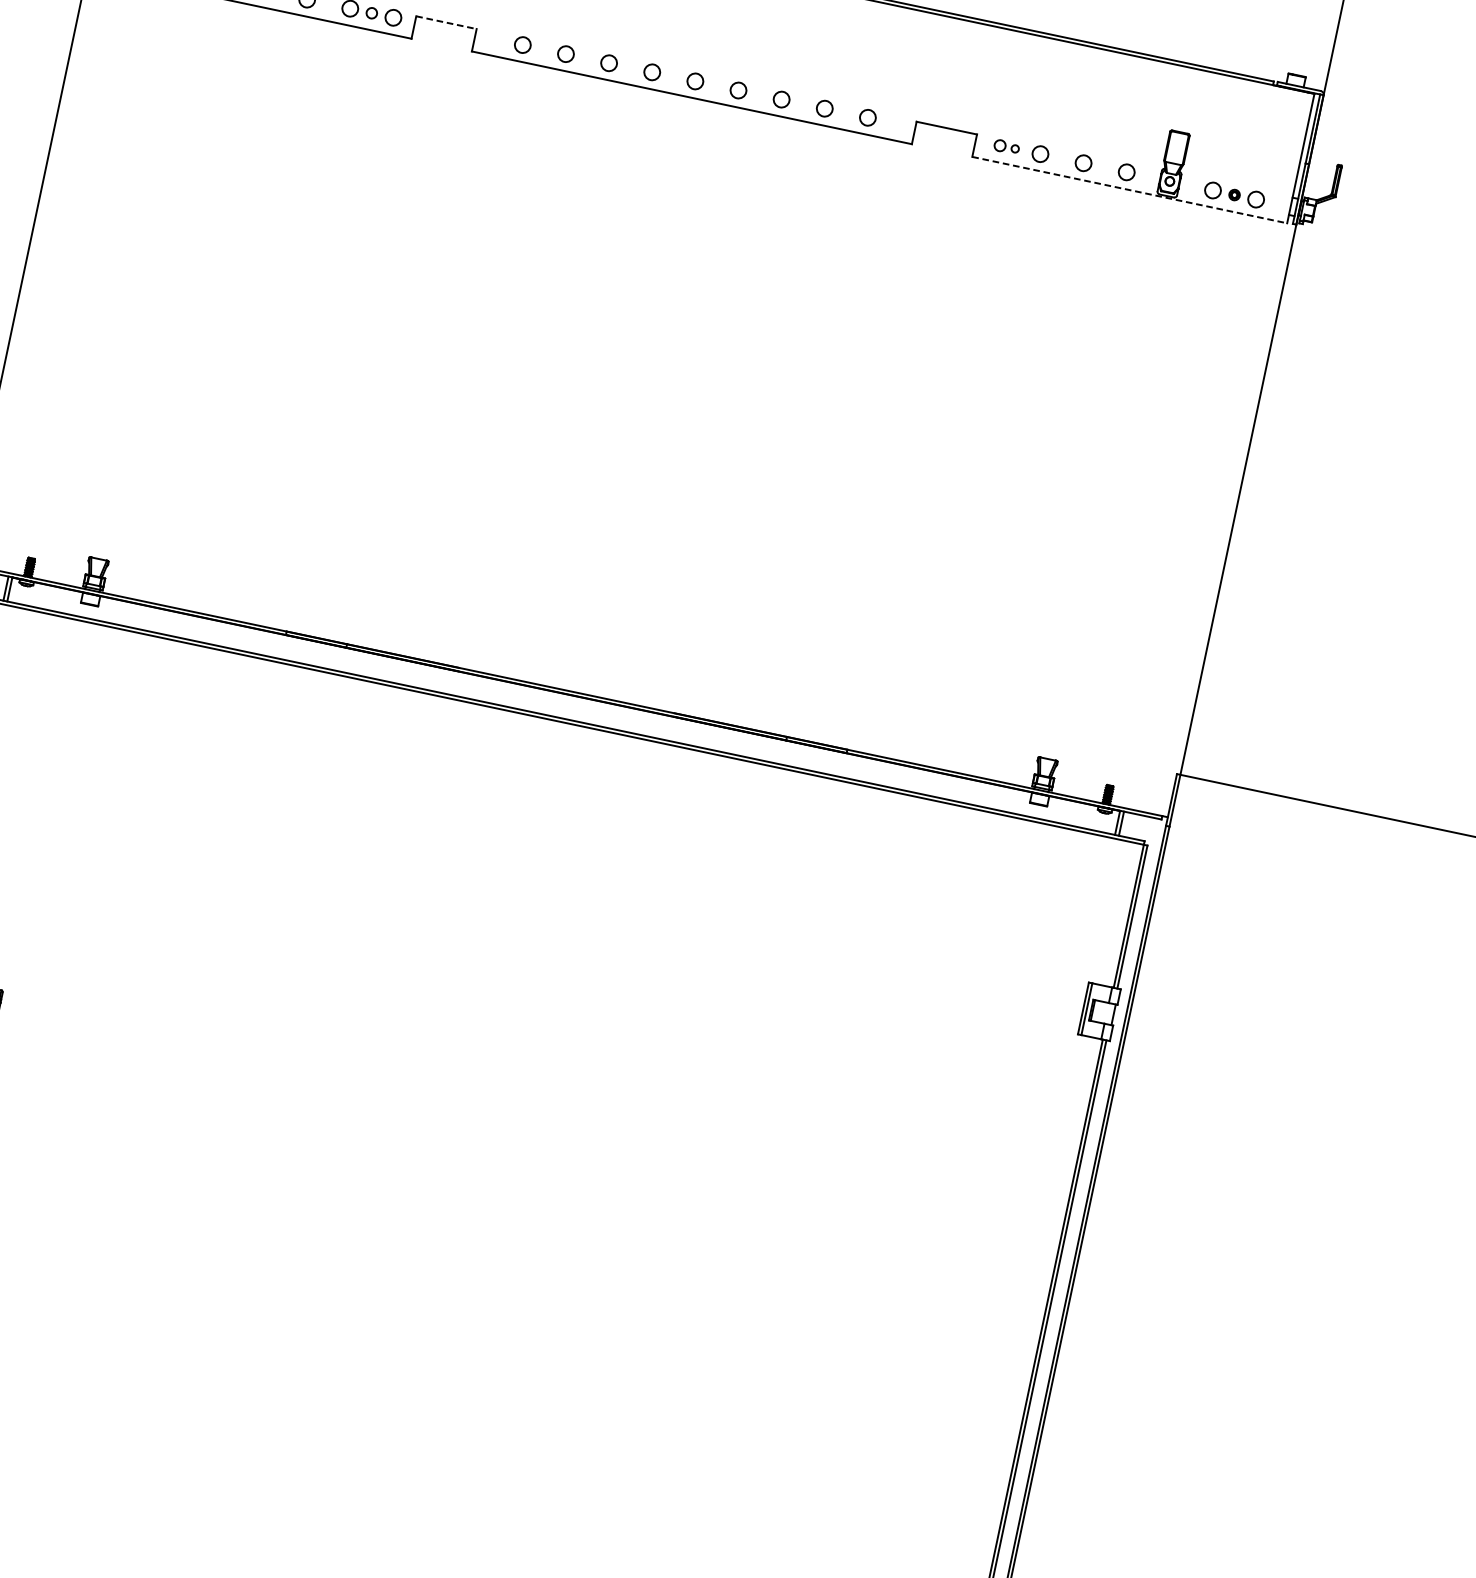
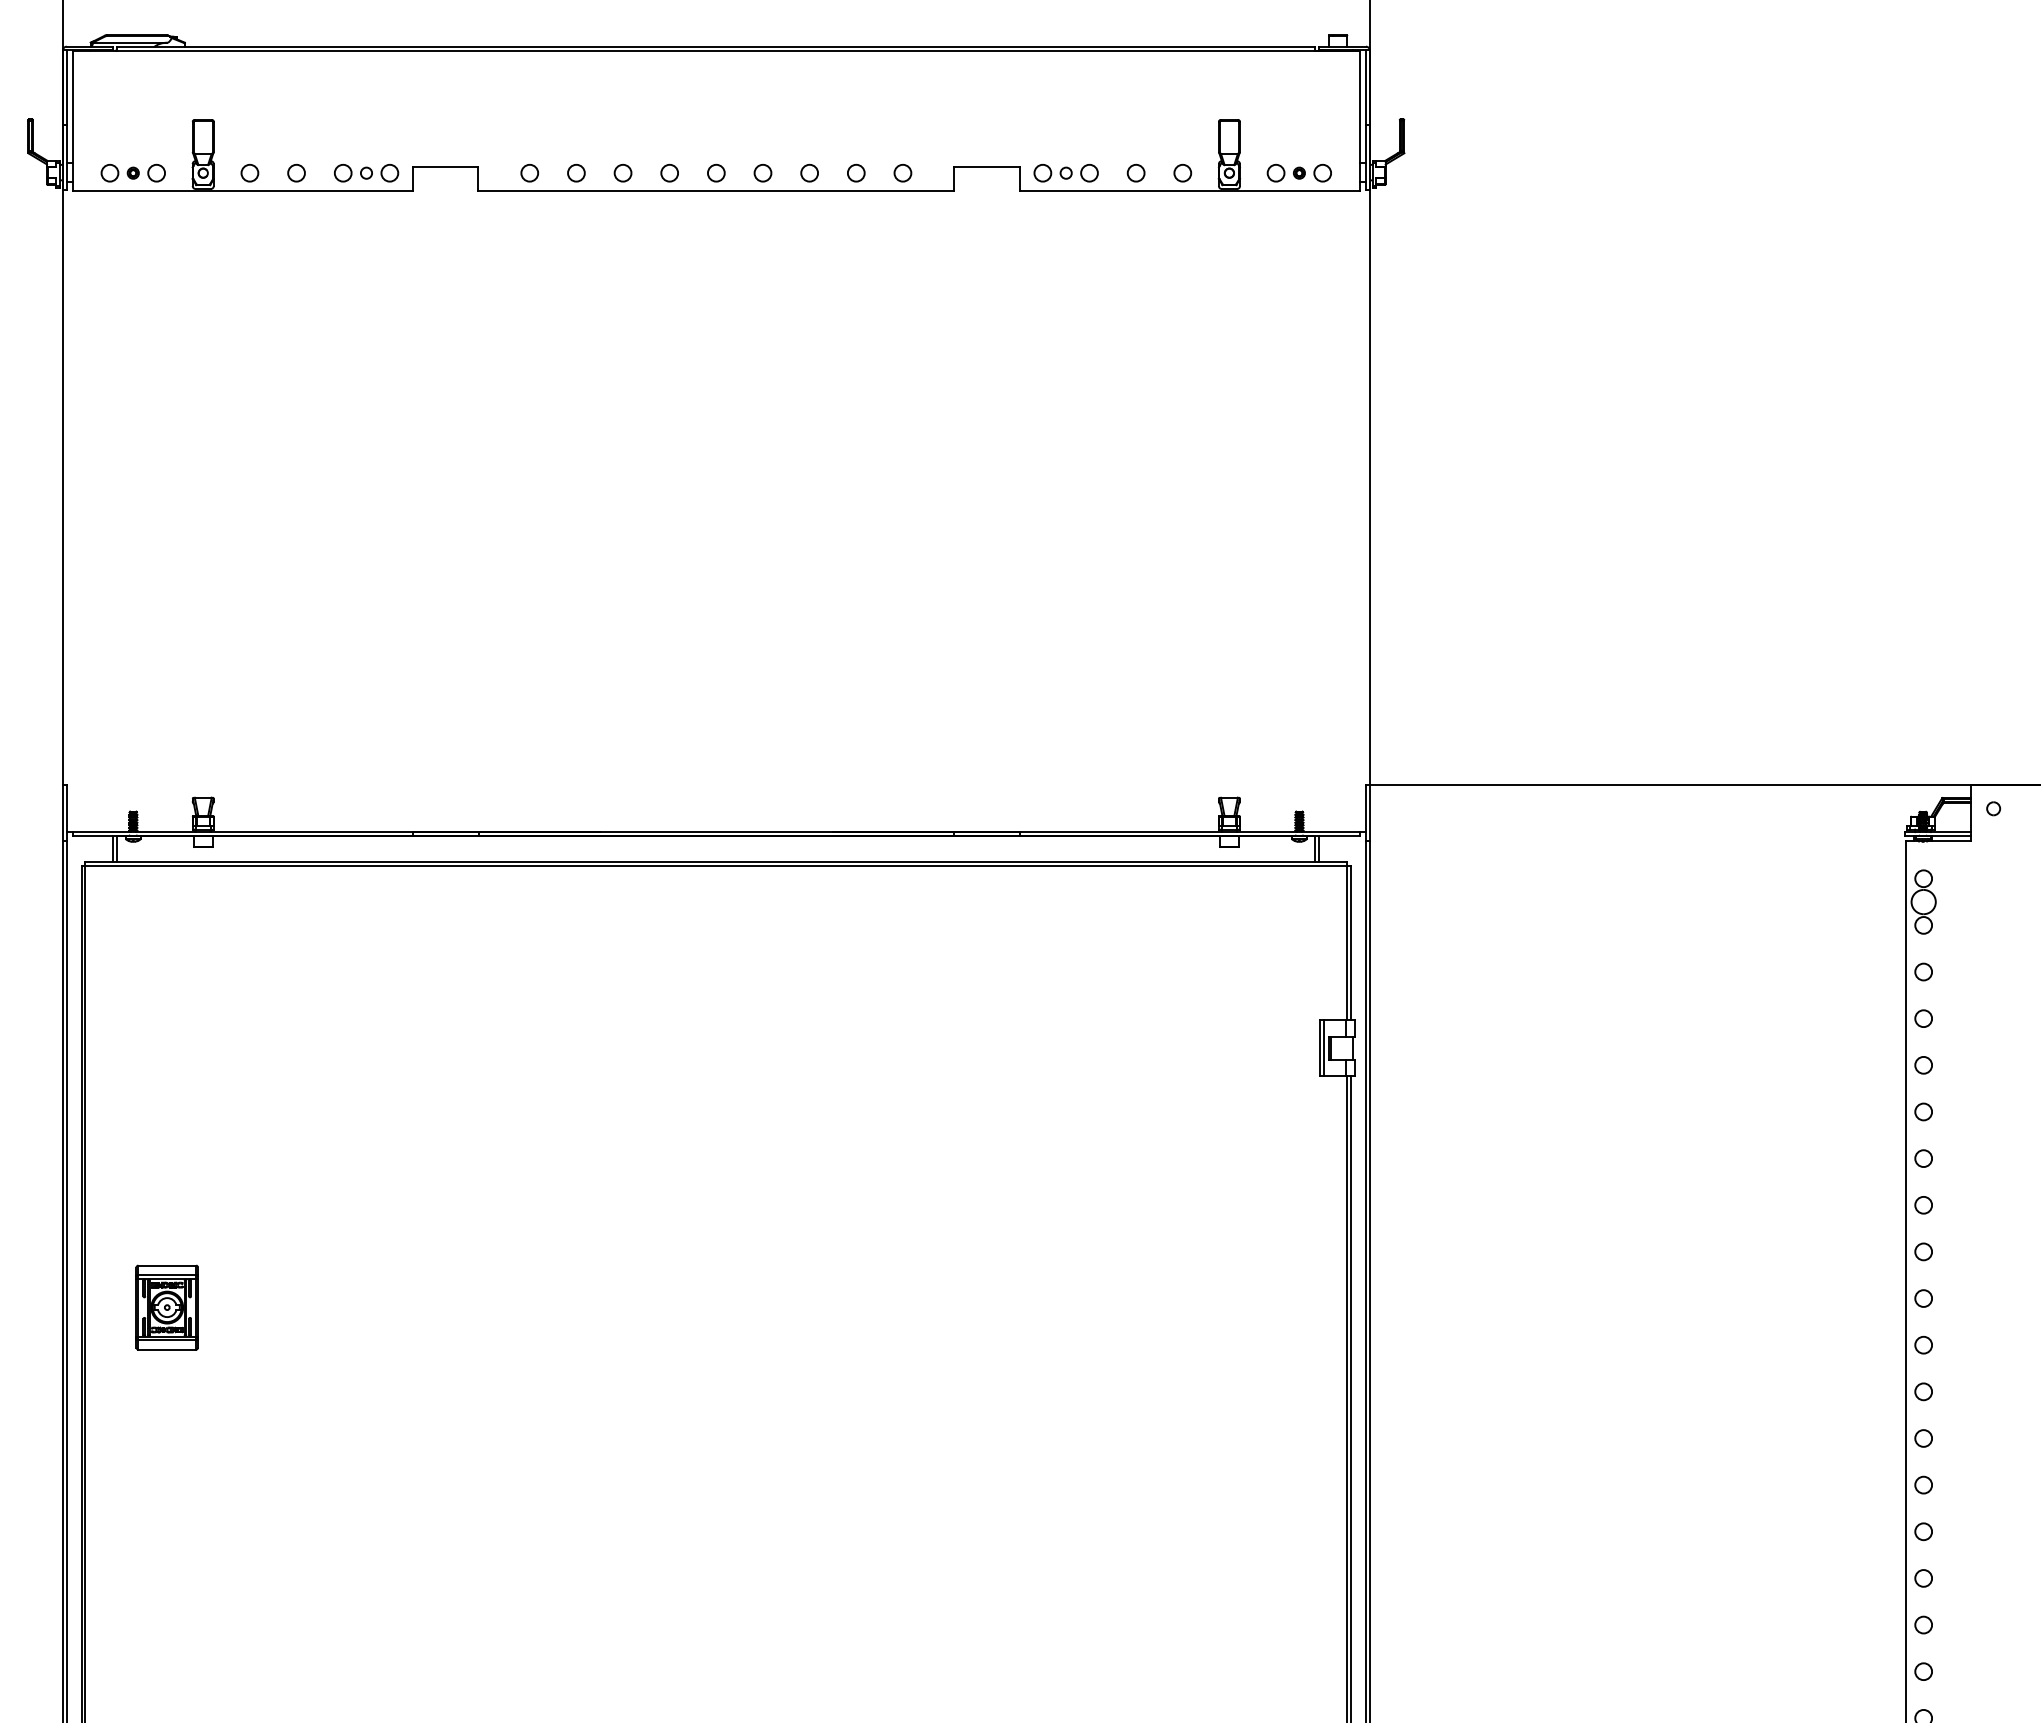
line: (446, 22) -> (445, 166), dashed -> solid
part: (1006, 147) -> (1052, 173), size x1.43
line: (1130, 189) -> (1190, 190), dashed -> solid

